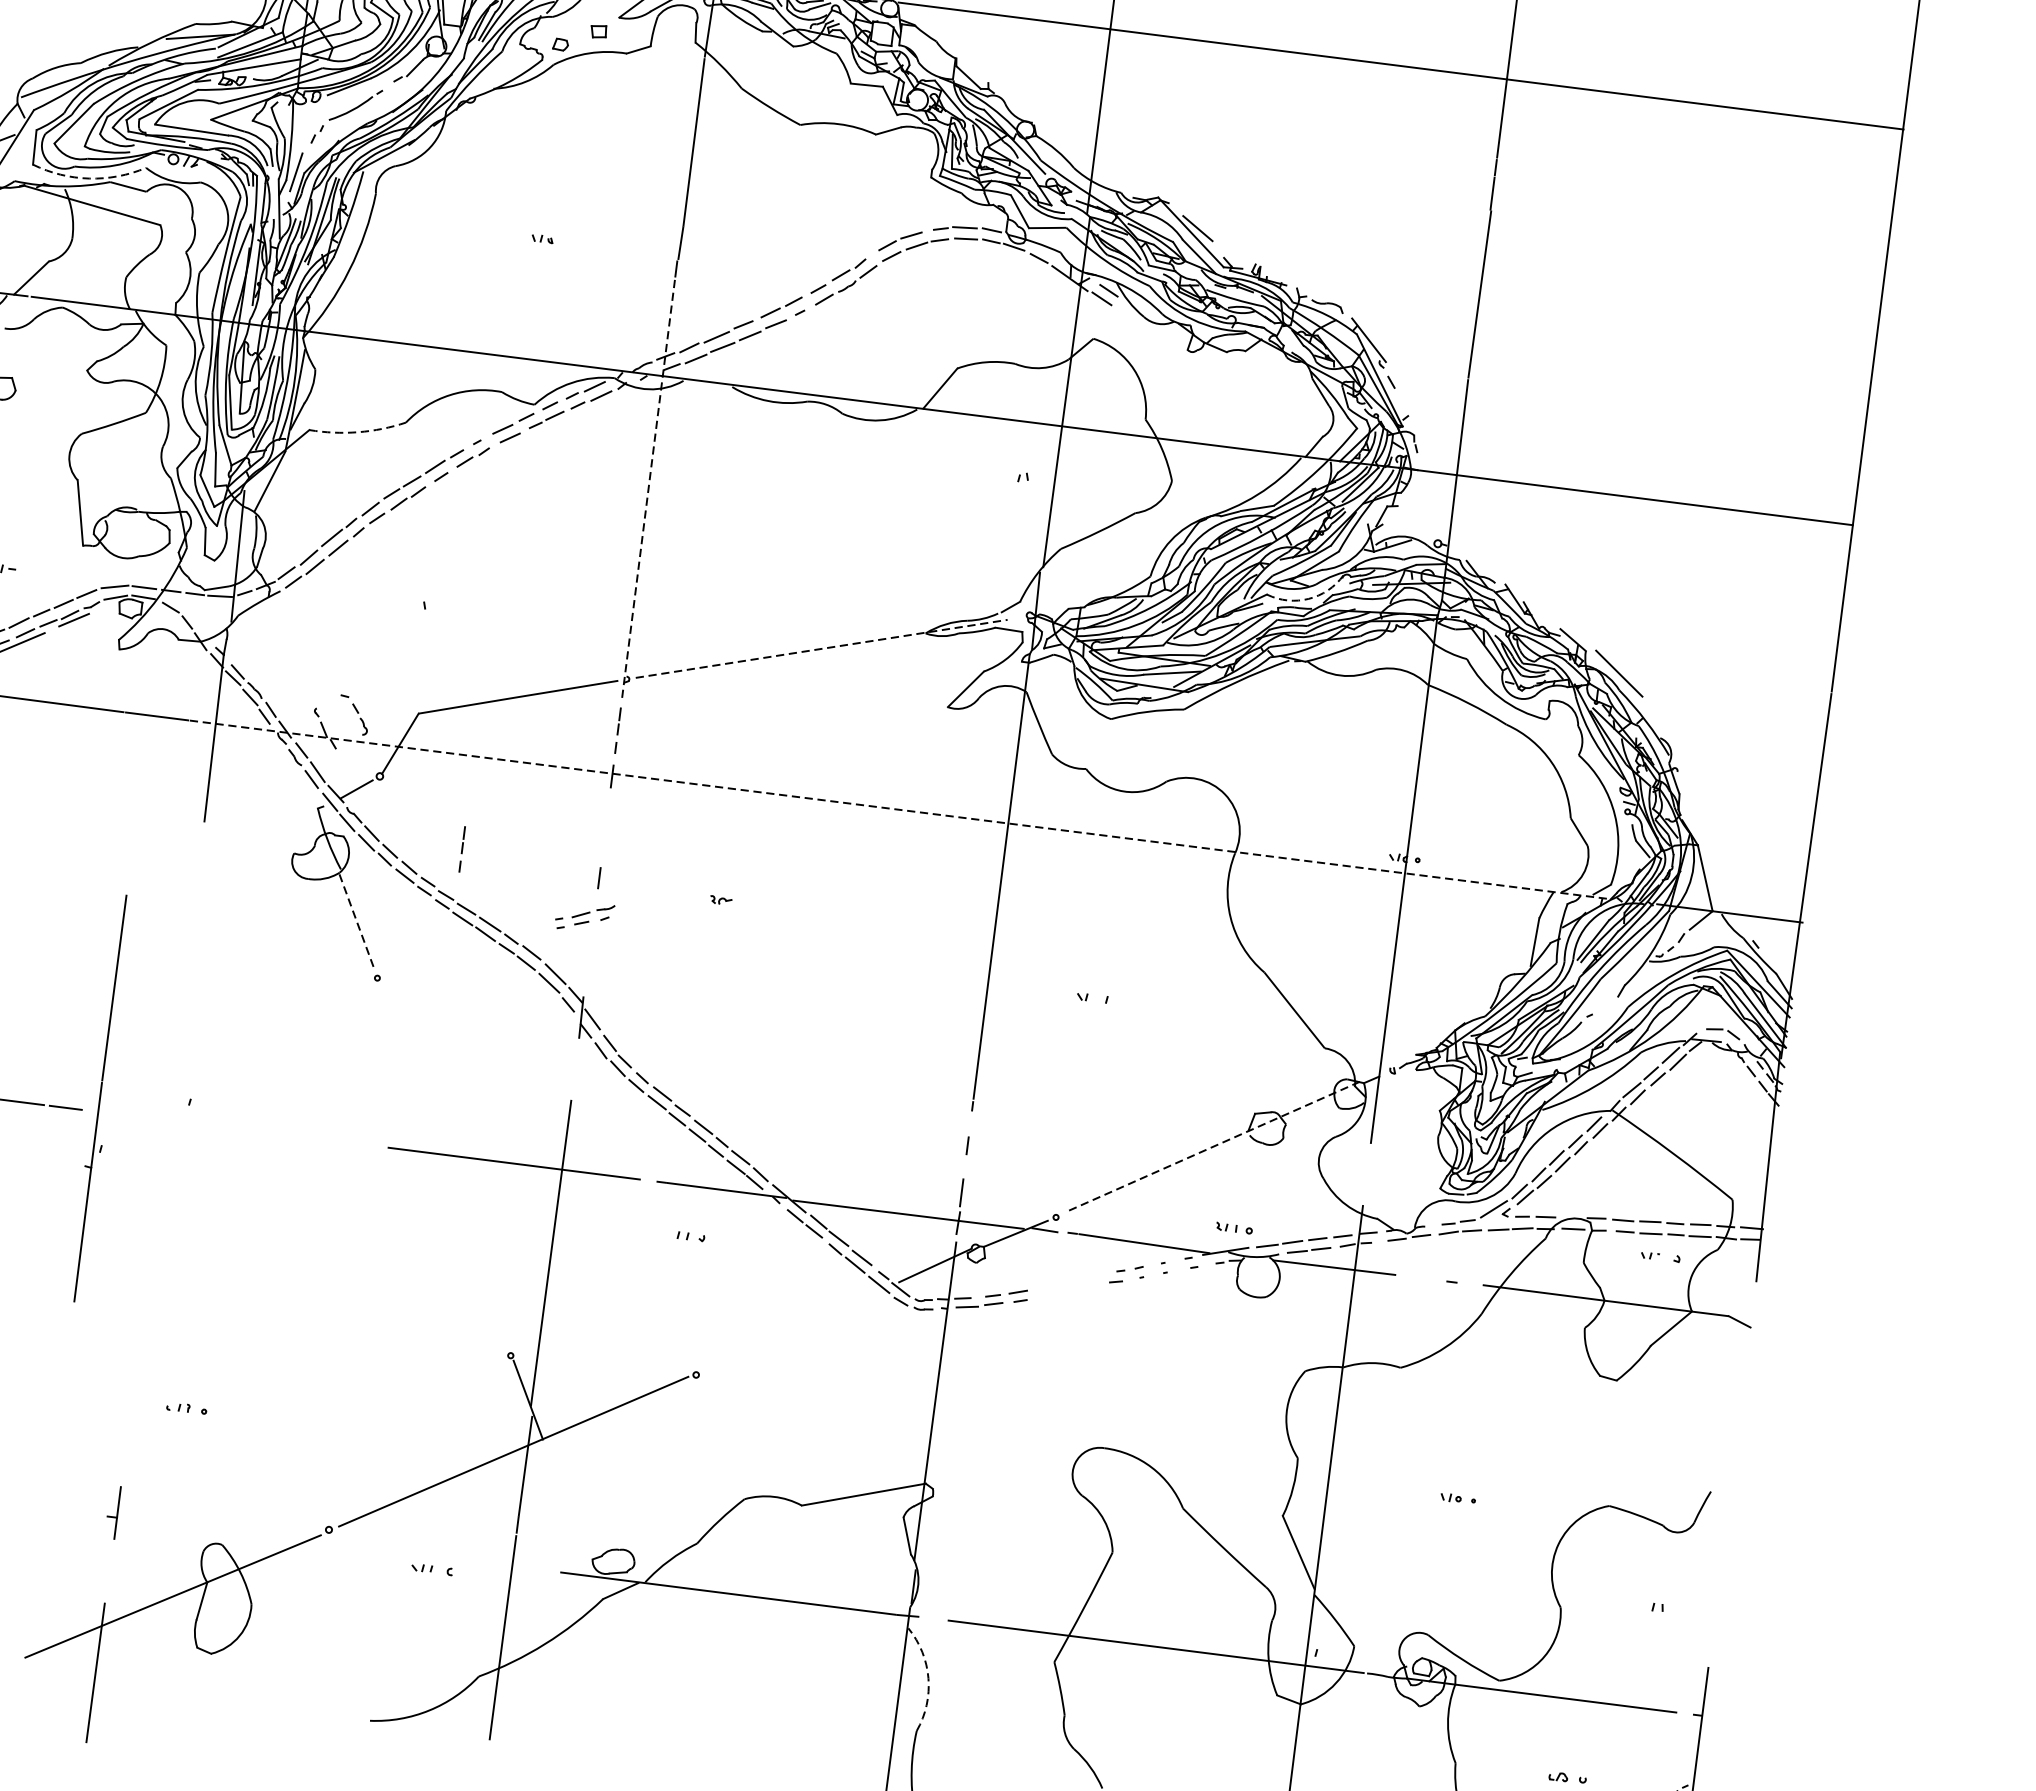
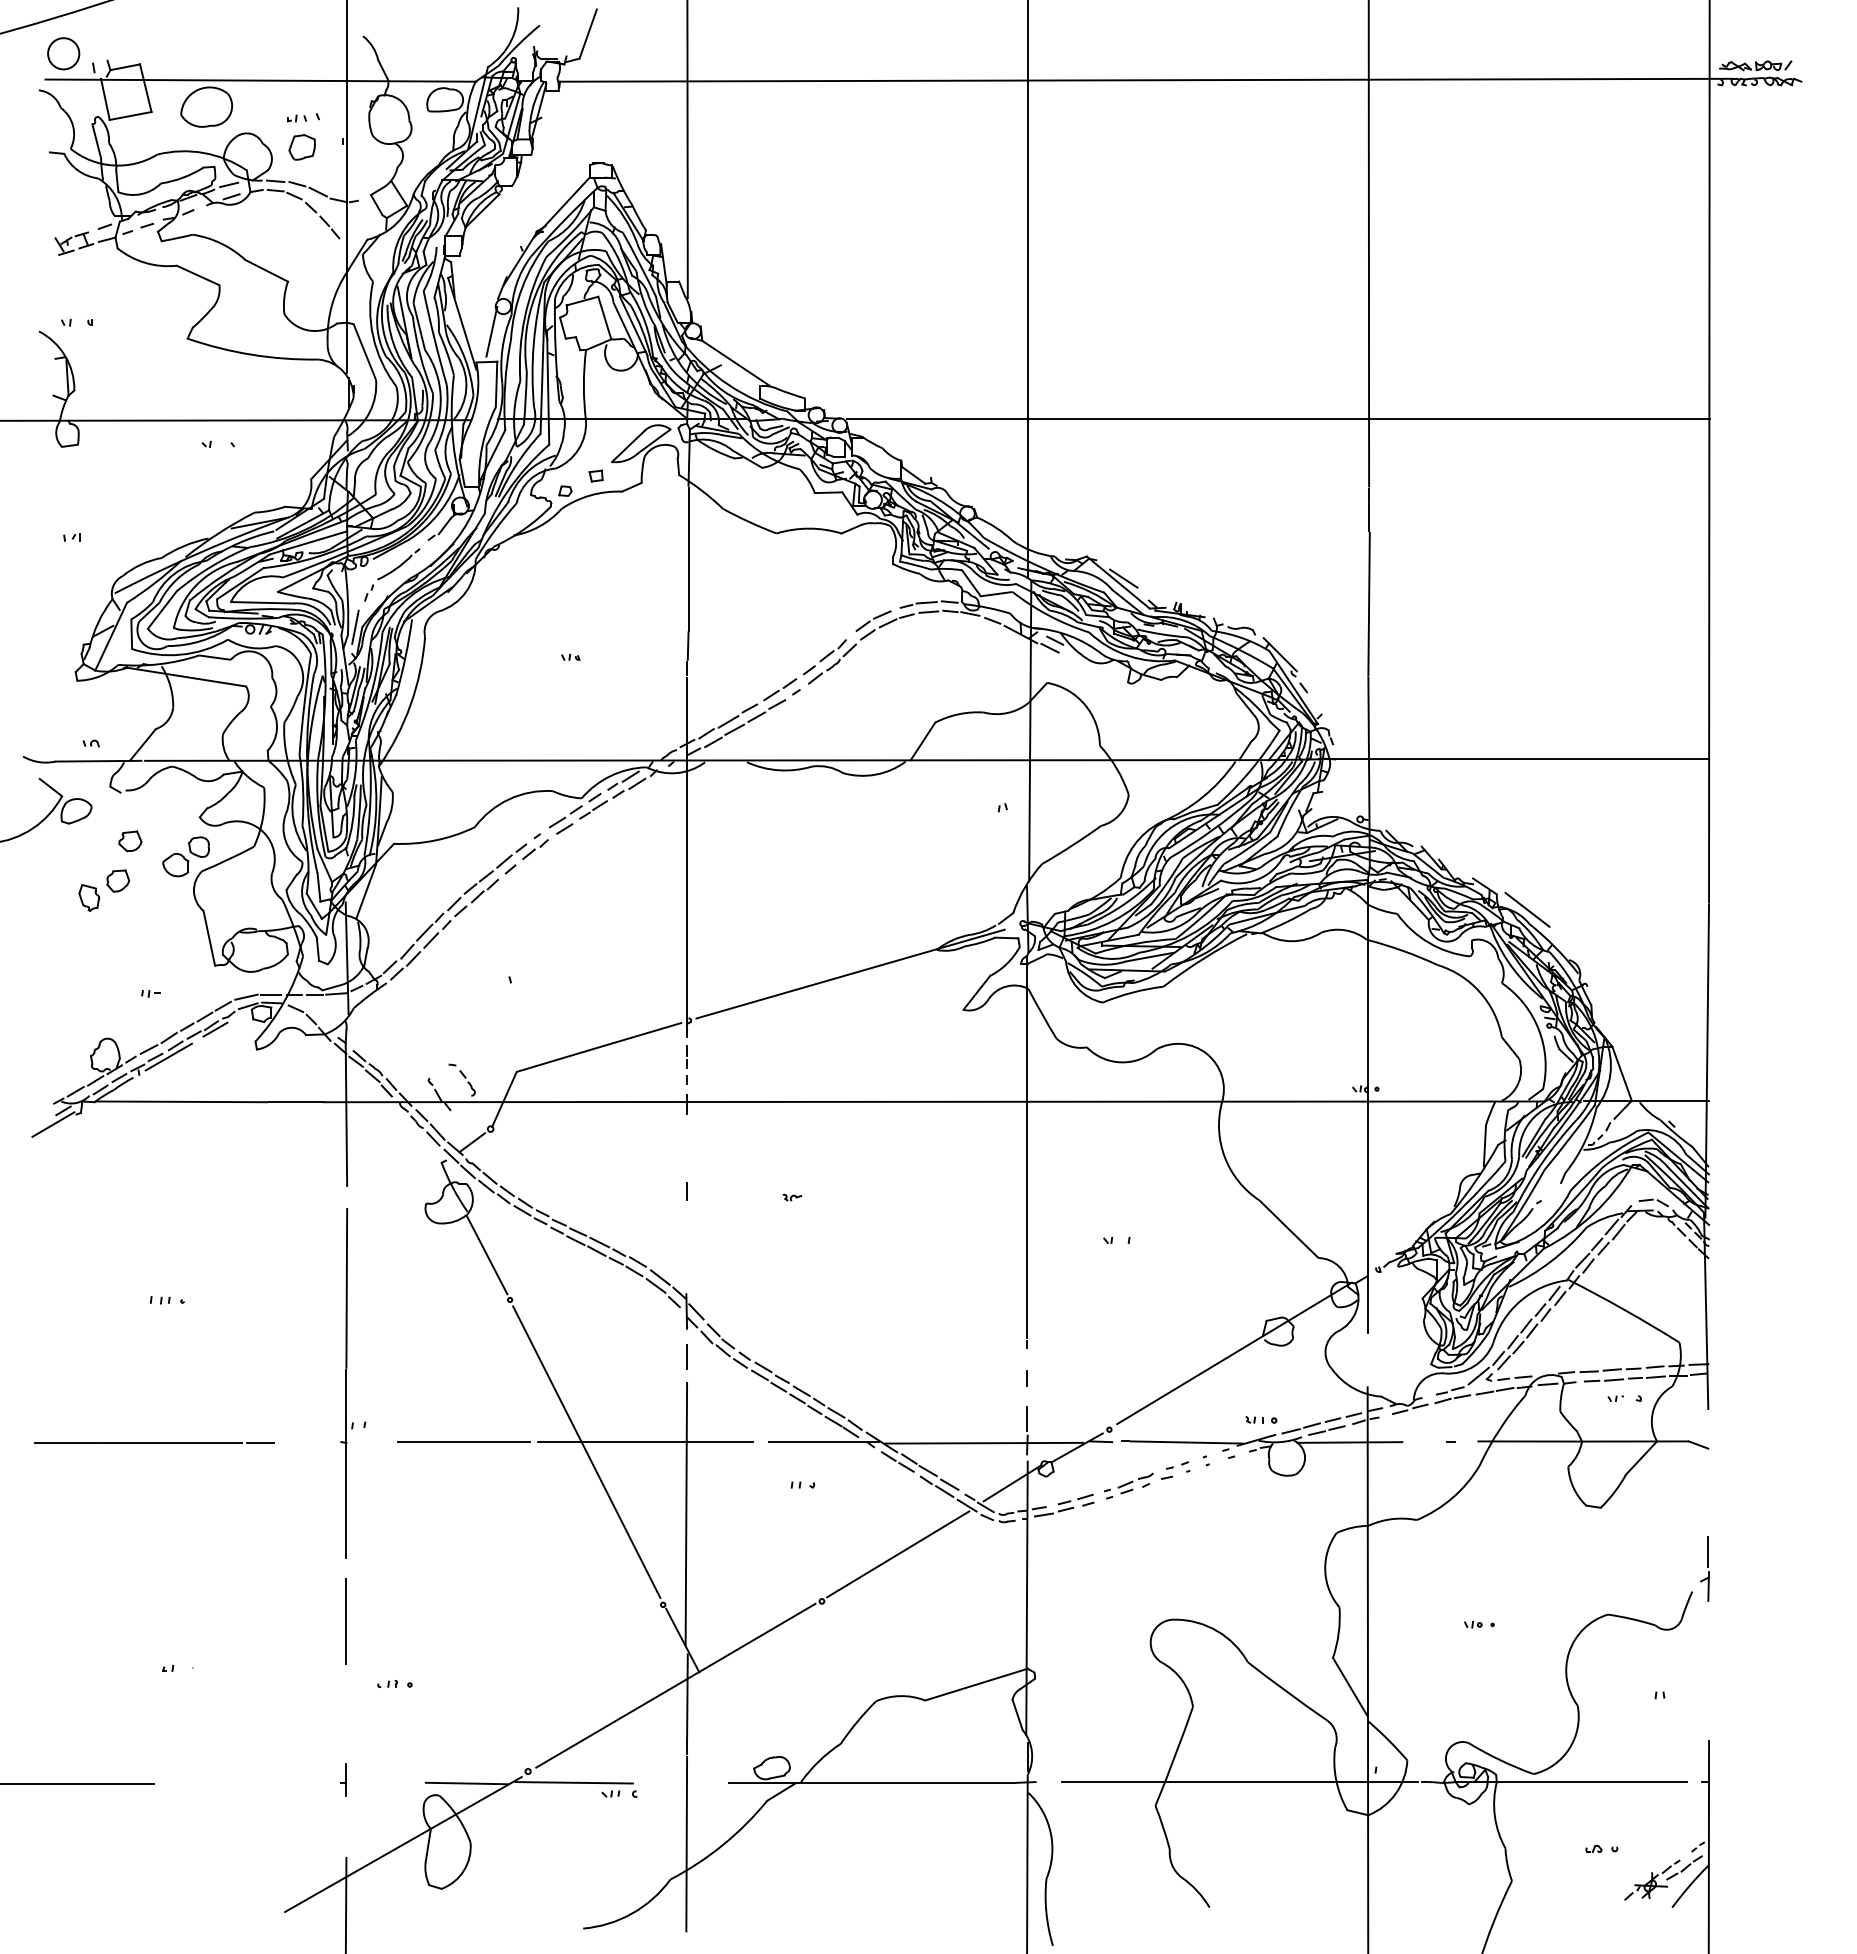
arc: (89, 178) -> (181, 654), dashed -> solid
part: (64, 414) -> (185, 856), added
arc: (358, 432) -> (435, 840), dashed -> solid
line: (649, 489) -> (687, 857), dashed -> solid
arc: (1309, 598) -> (1257, 879), dashed -> solid
line: (822, 648) -> (851, 973), dashed -> solid
line: (900, 809) -> (934, 1101), dashed -> solid
line: (461, 848) -> (567, 1181), removed
part: (584, 916) -> (1128, 1485), moved
line: (357, 923) -> (487, 1255), dashed -> solid
line: (575, 1070) -> (687, 1356), added
part: (100, 1098) -> (346, 1383), moved
line: (302, 1137) -> (463, 1442), added
line: (1212, 1147) -> (1234, 1353), dashed -> solid
line: (443, 1167) -> (586, 1452), added
line: (138, 1328) -> (345, 1621), added
line: (792, 1331) -> (898, 1554), added
part: (1728, 1466) -> (1704, 1568), added
part: (112, 1511) -> (343, 1779), size x0.71
line: (255, 1534) -> (466, 1783), added
line: (380, 1549) -> (573, 1782), added
arc: (928, 1678) -> (1050, 1833), dashed -> solid

